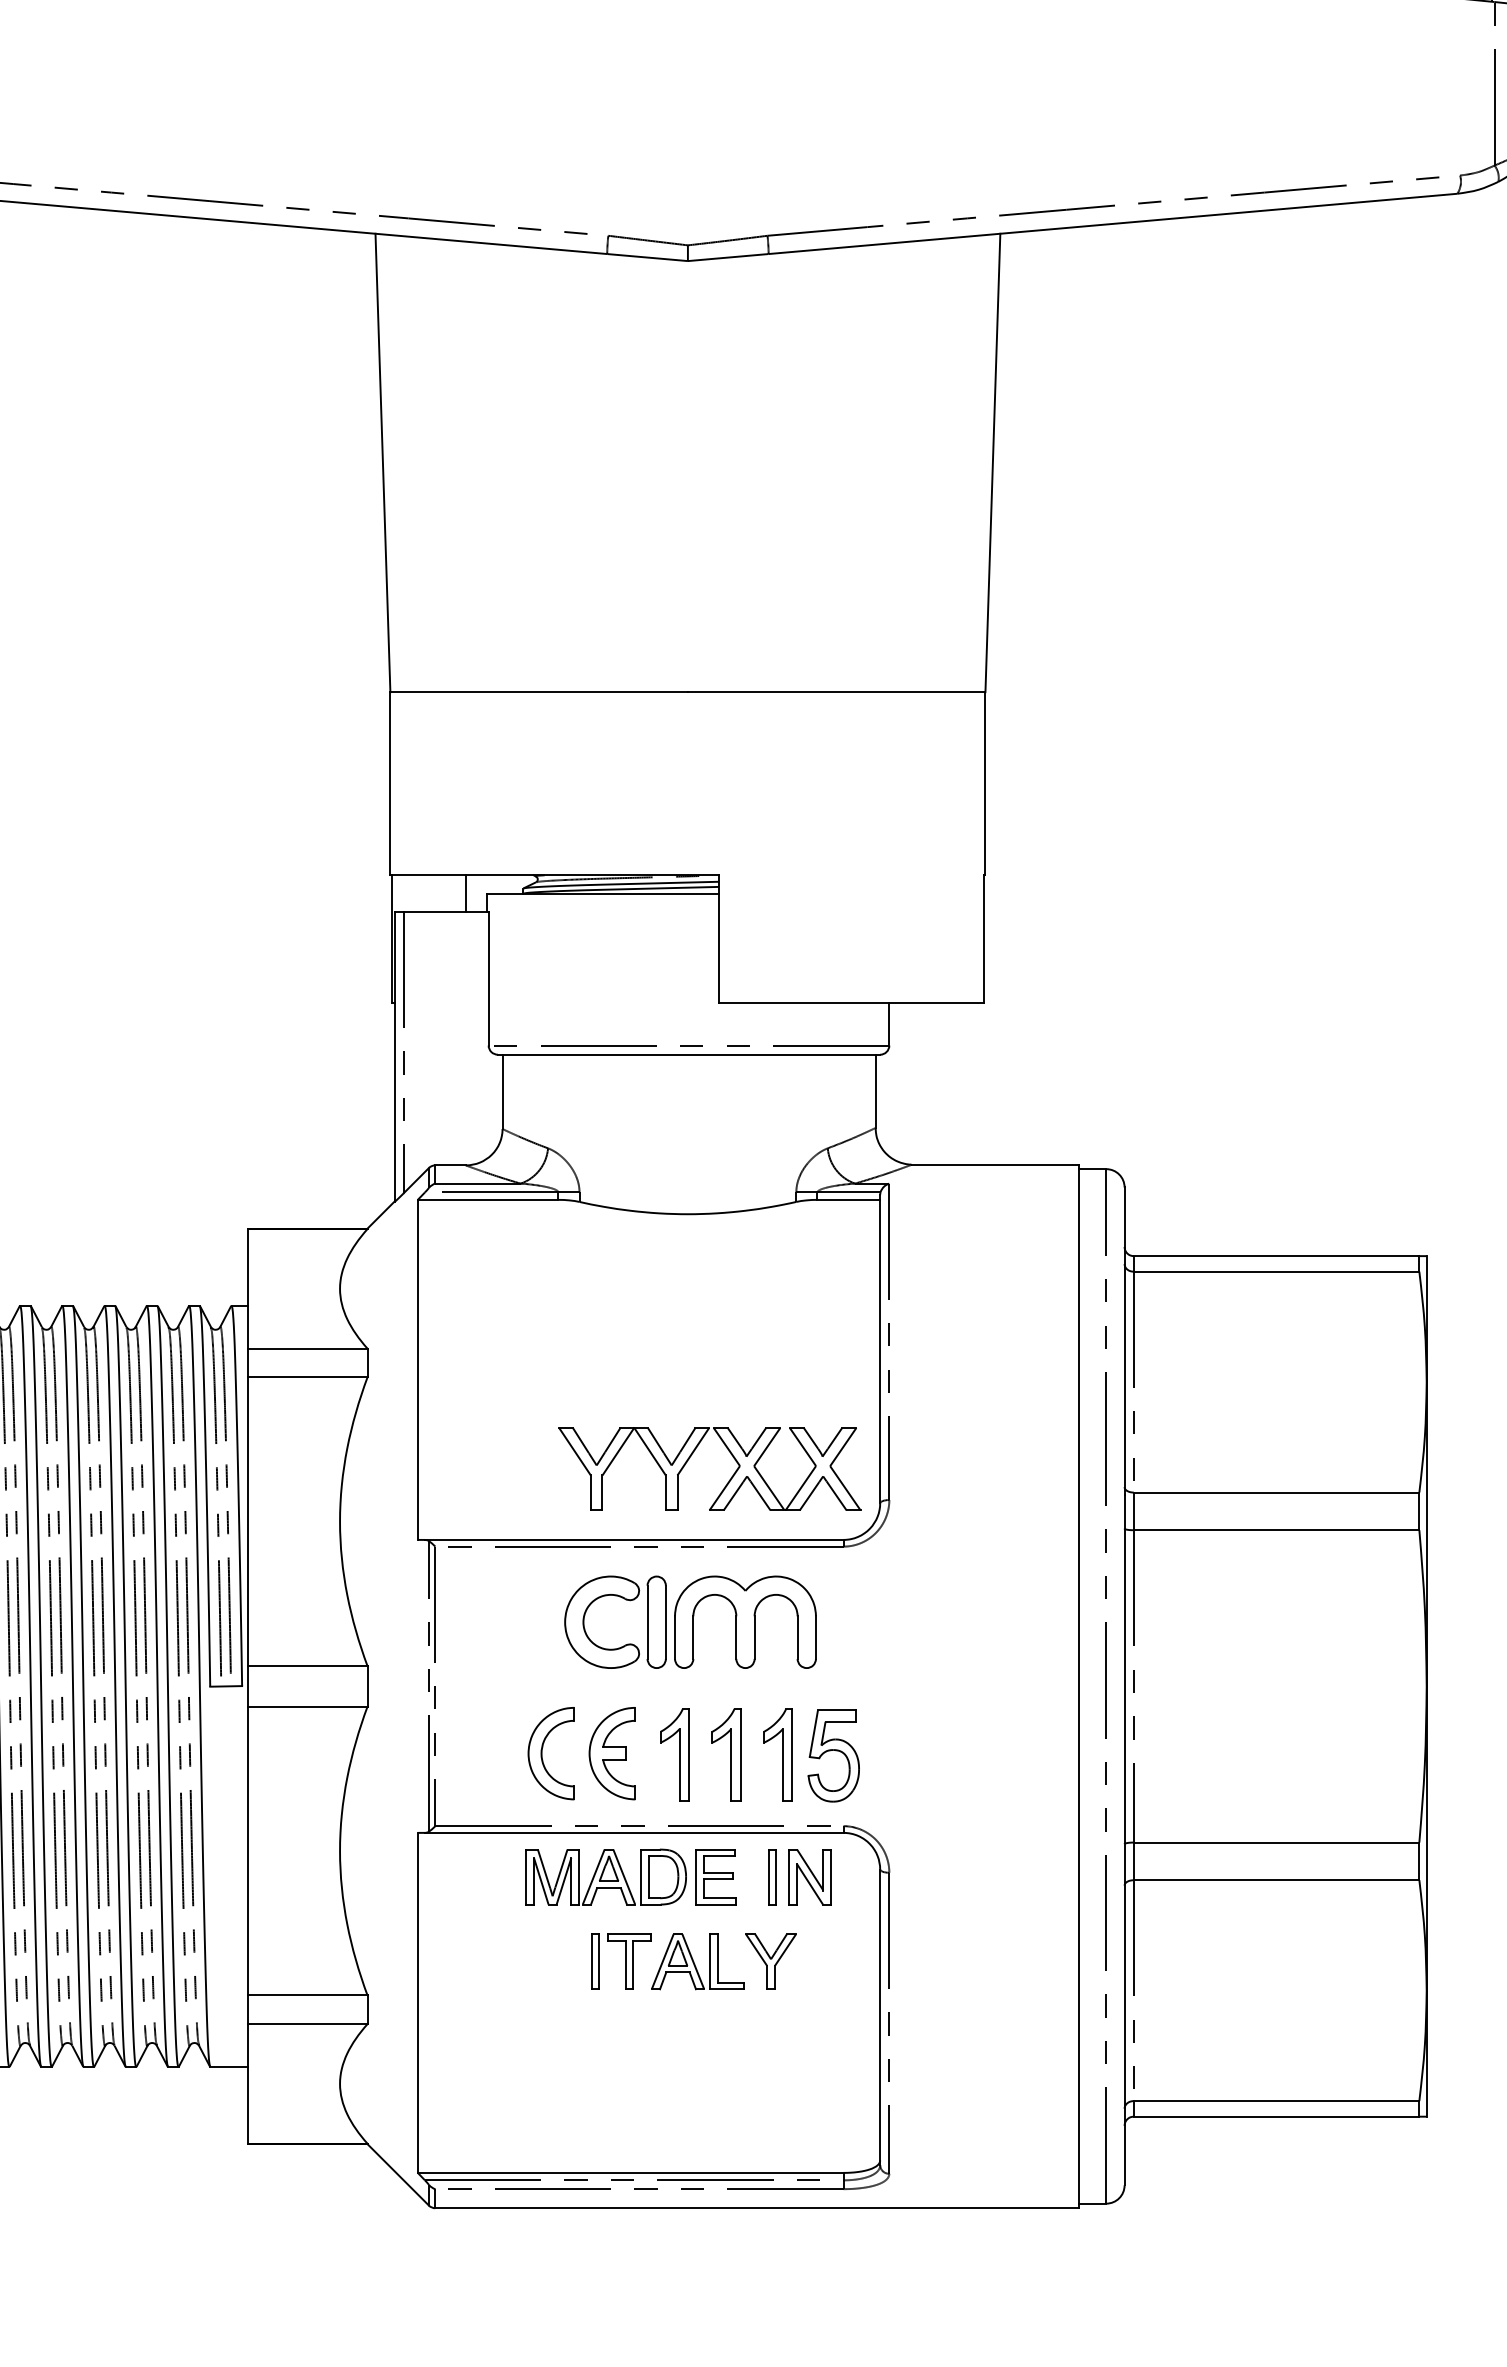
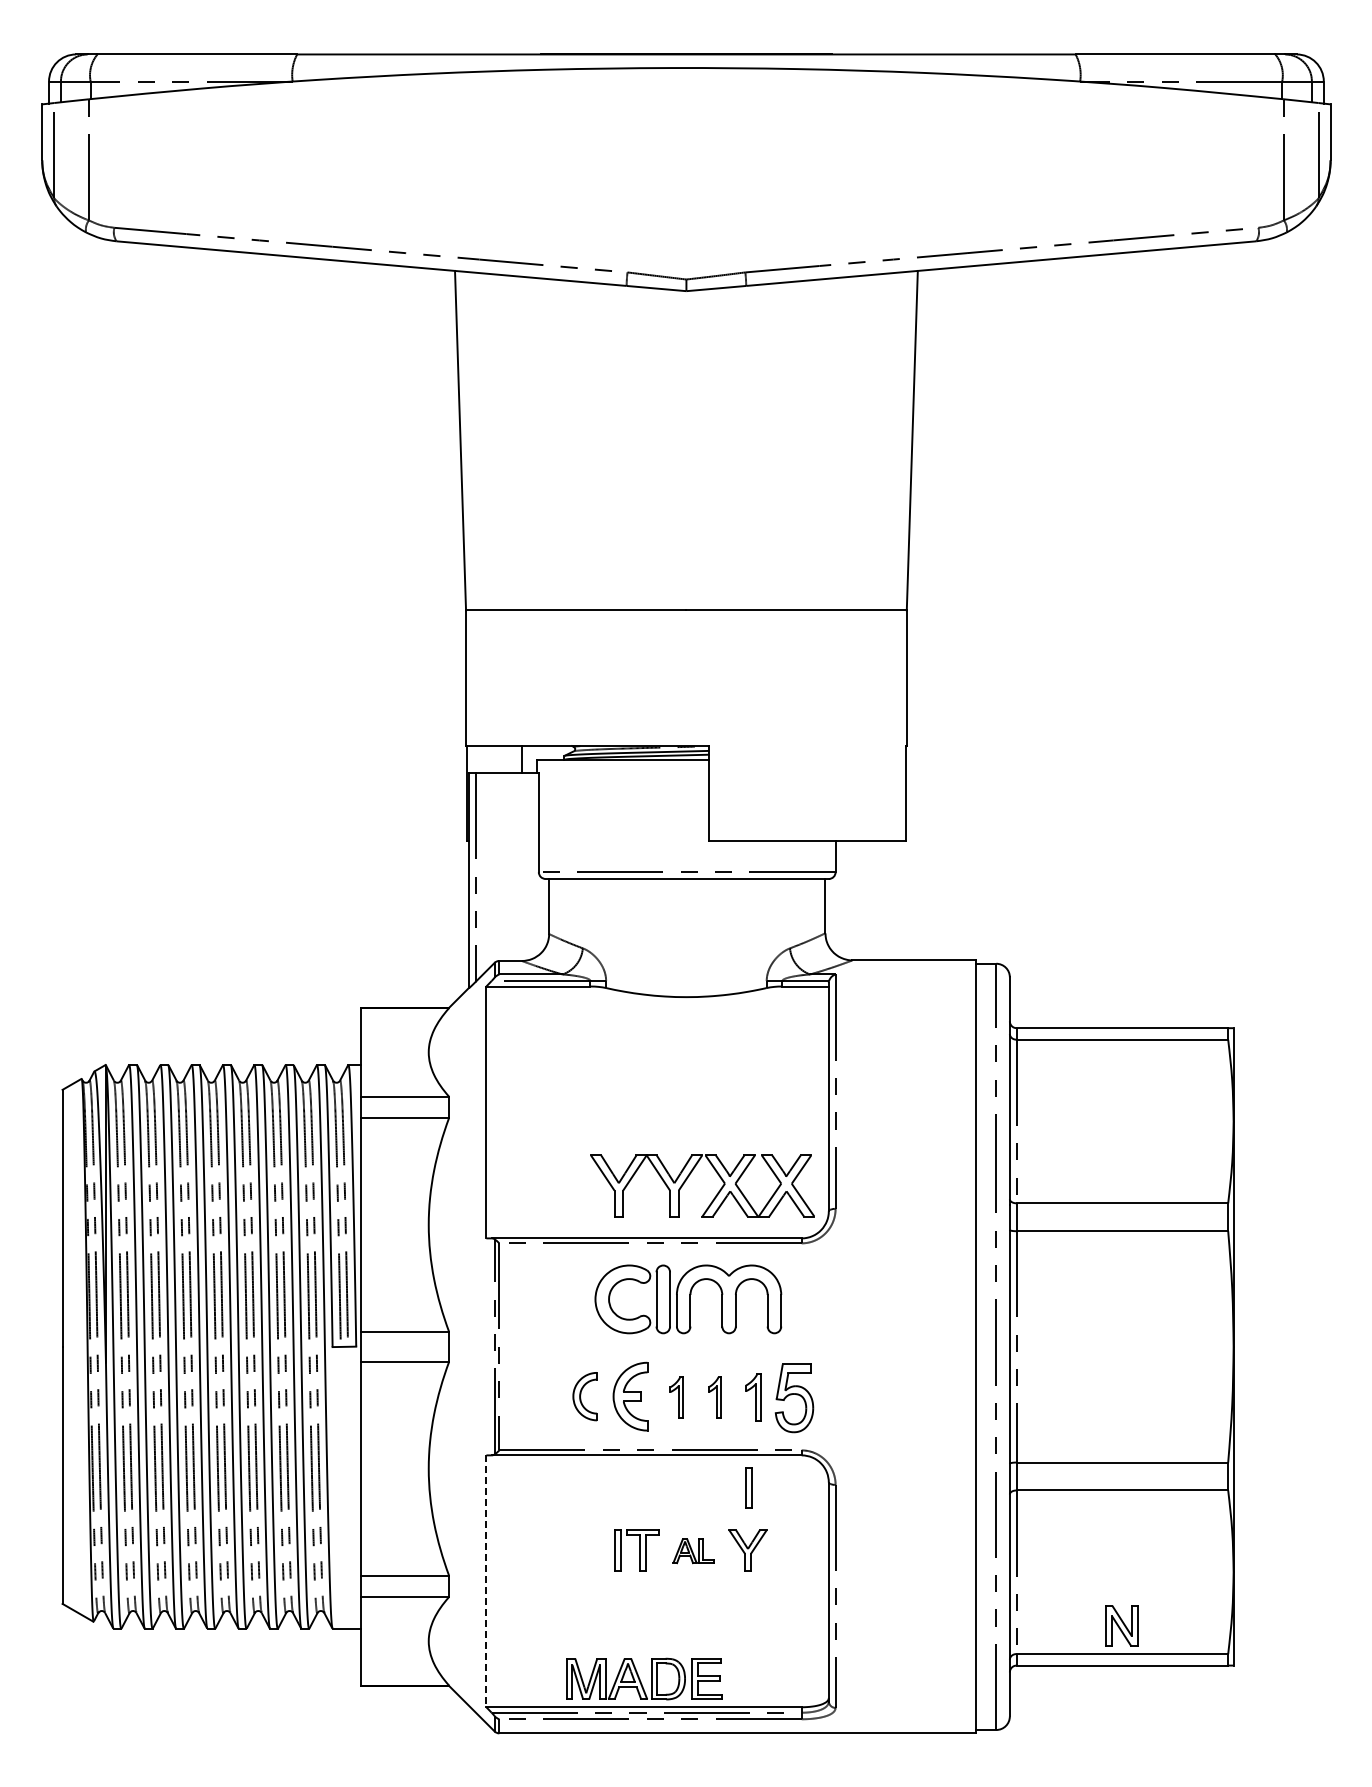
part: (550, 1753) -> (584, 1396), size x0.7
part: (674, 1754) -> (676, 1397), size x0.6
part: (725, 1754) -> (714, 1397), size x0.6
part: (778, 1754) -> (753, 1397), size x0.7
part: (631, 1876) -> (644, 1678), moved
part: (809, 1876) -> (1121, 1625), moved
part: (697, 1961) -> (693, 1550), size x0.6
line: (418, 2003) -> (486, 1581), solid -> dashed

